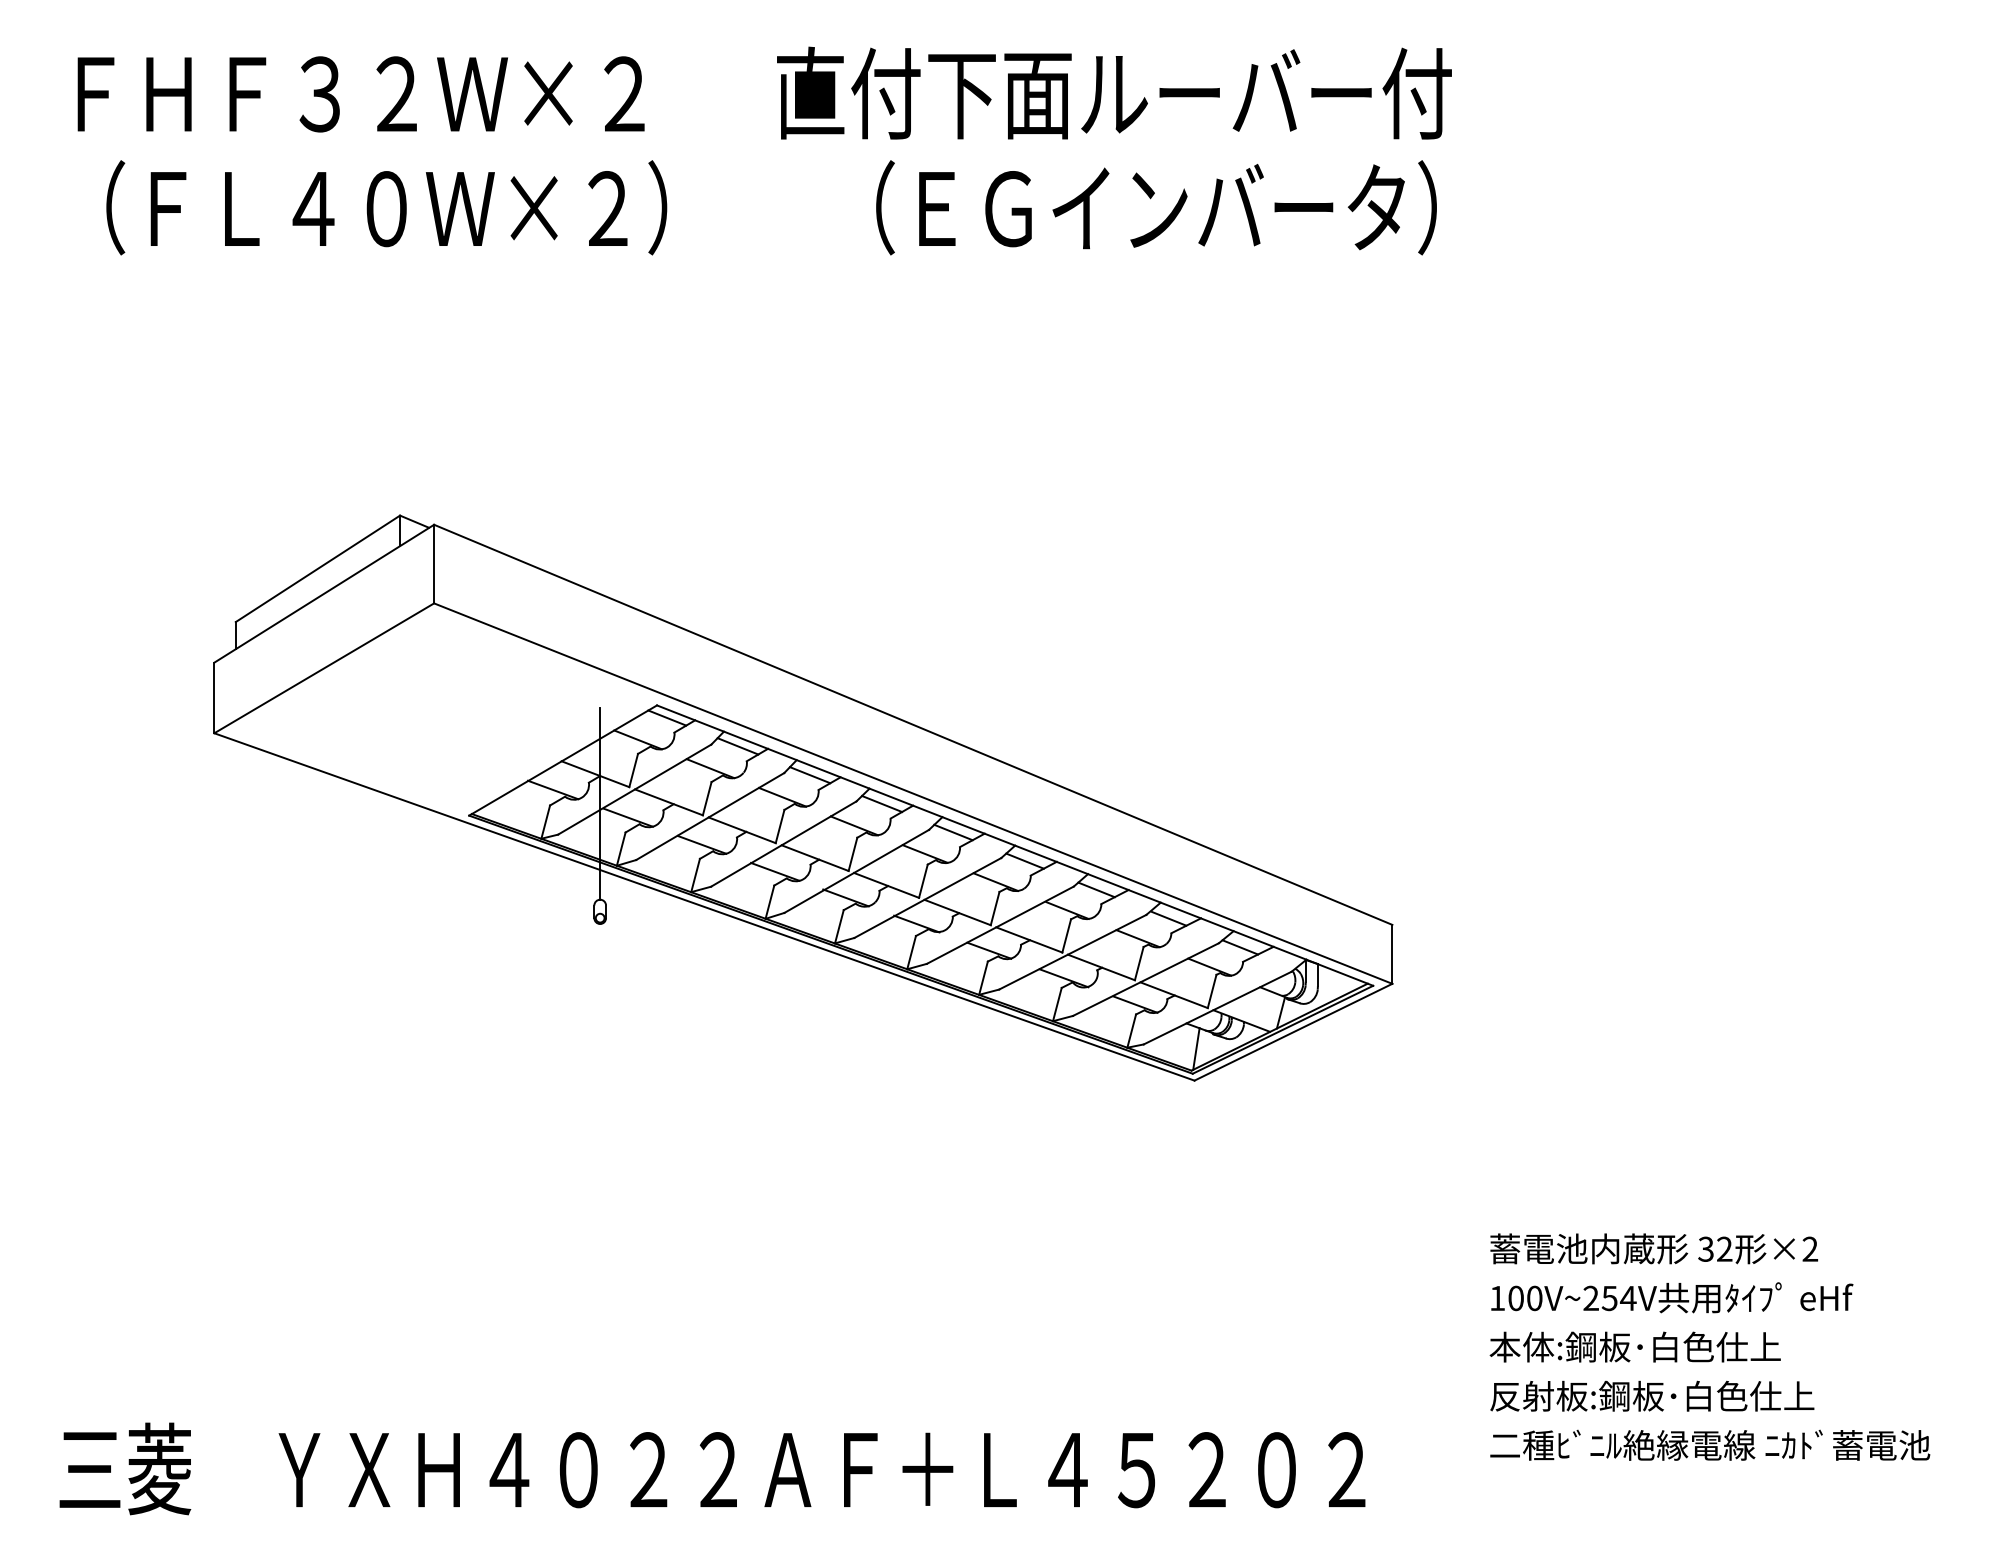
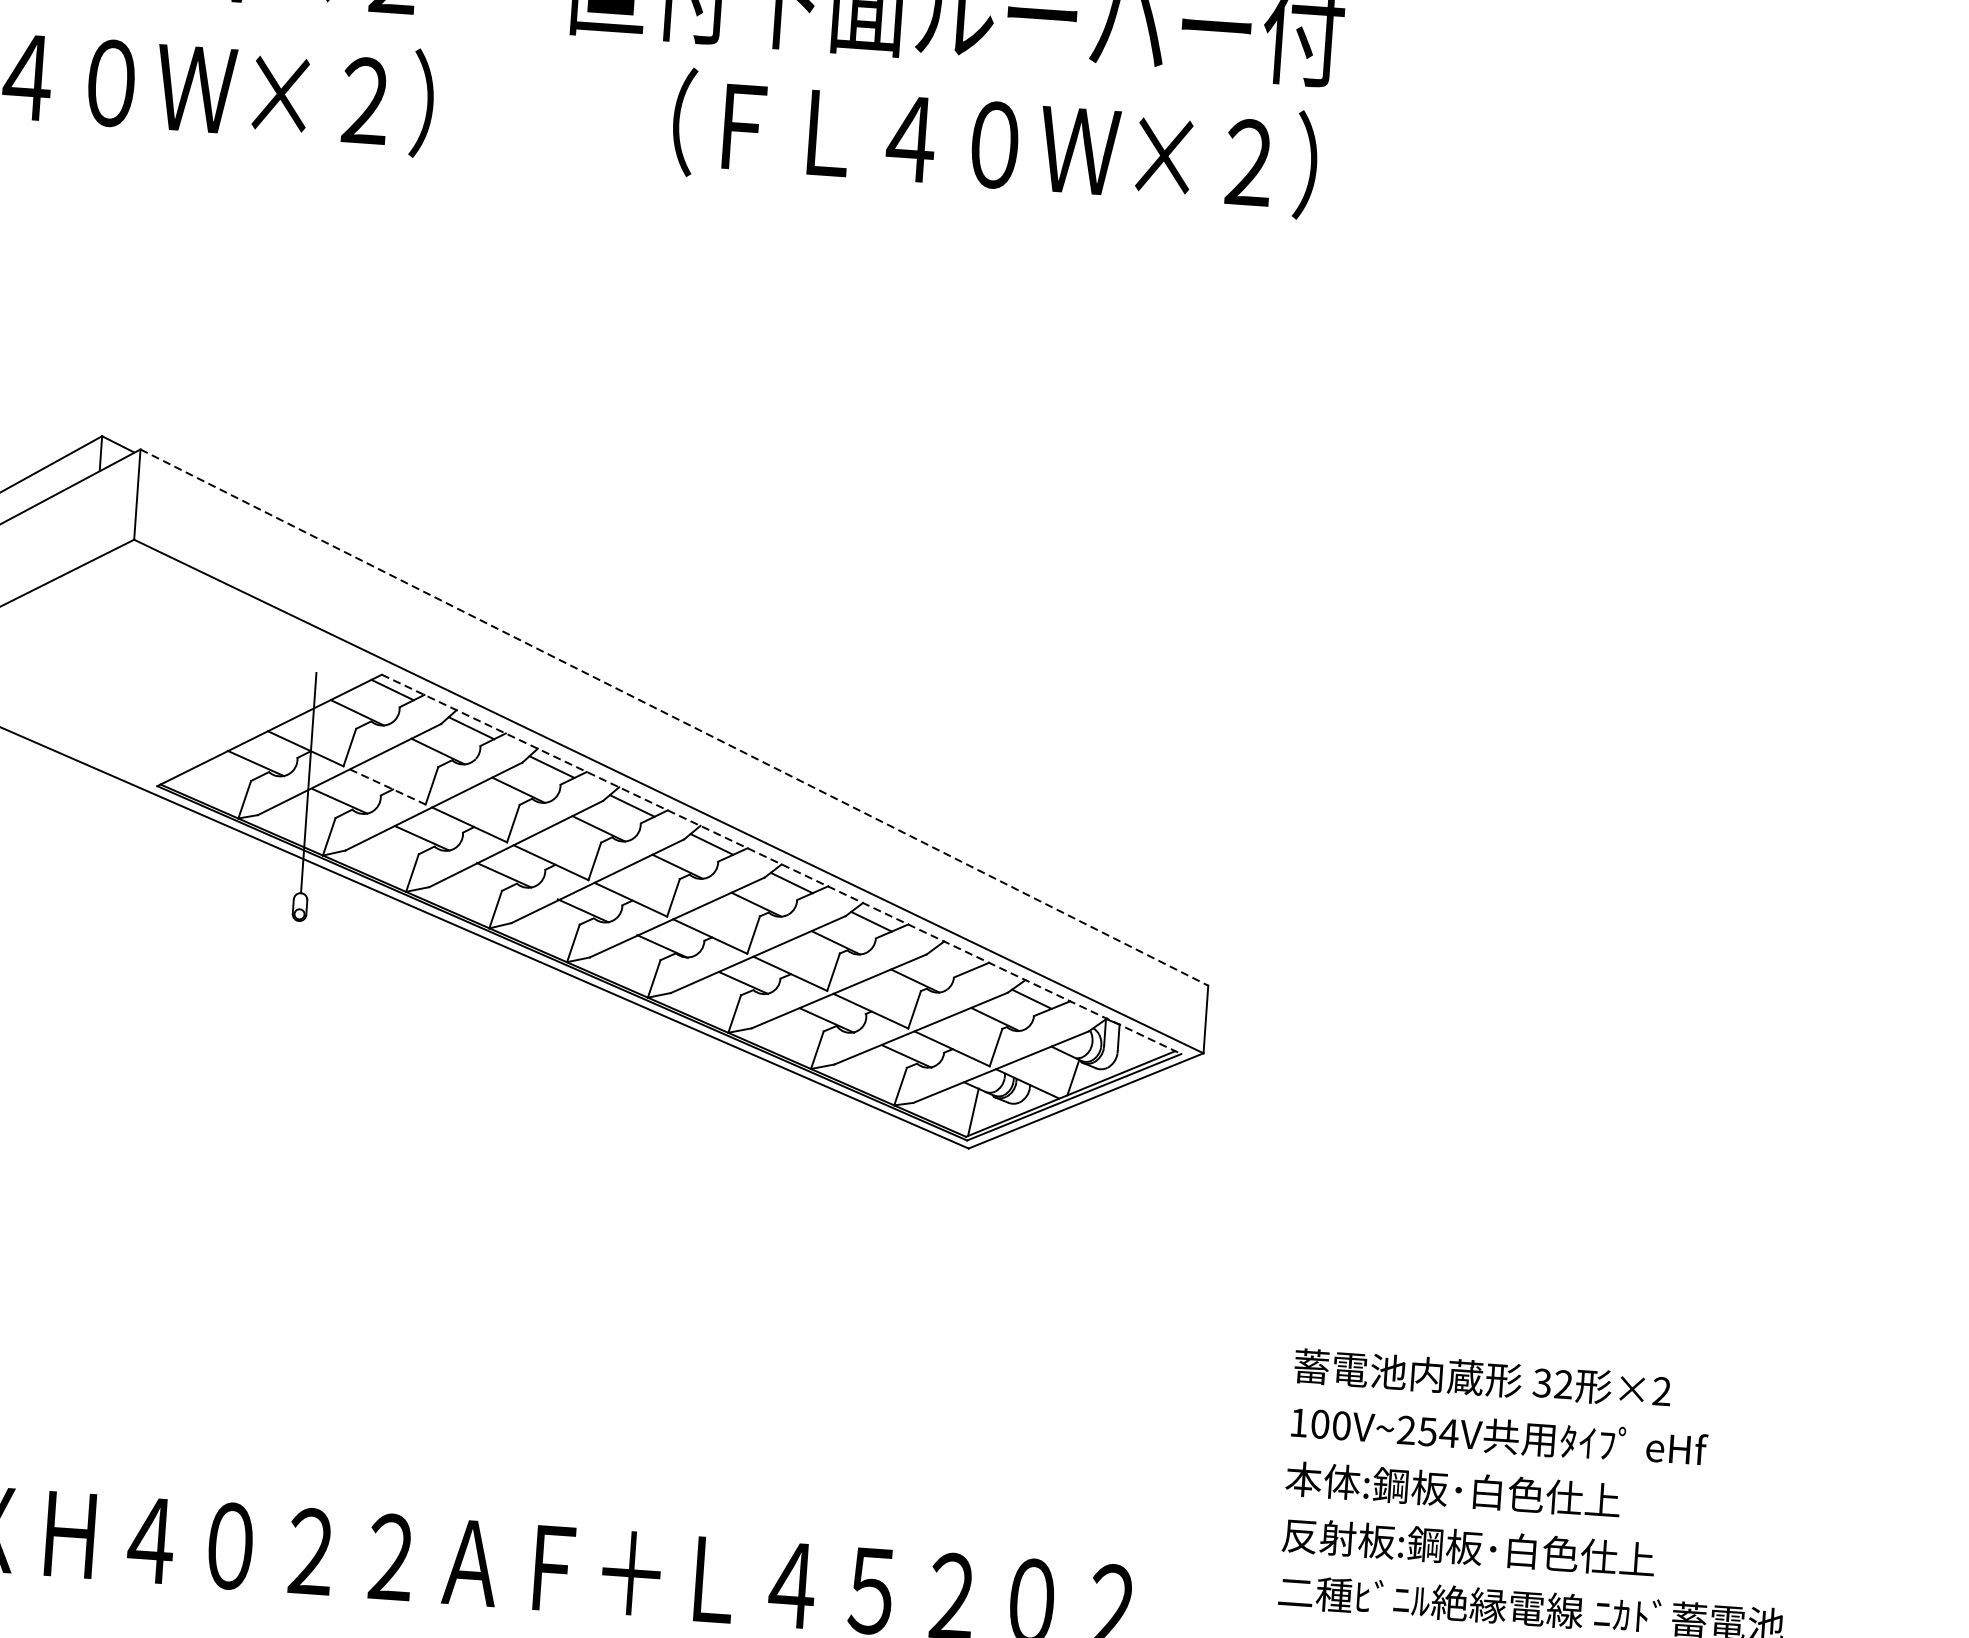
text: (1161, 206) -> (1000, 142), （ＥＧインバータ） -> （ＦＬ４０Ｗ×２）
line: (913, 725) -> (674, 718), solid -> dashed
line: (669, 802) -> (388, 787), solid -> dashed
line: (1015, 845) -> (782, 864), solid -> dashed
line: (1168, 918) -> (951, 960), removed

